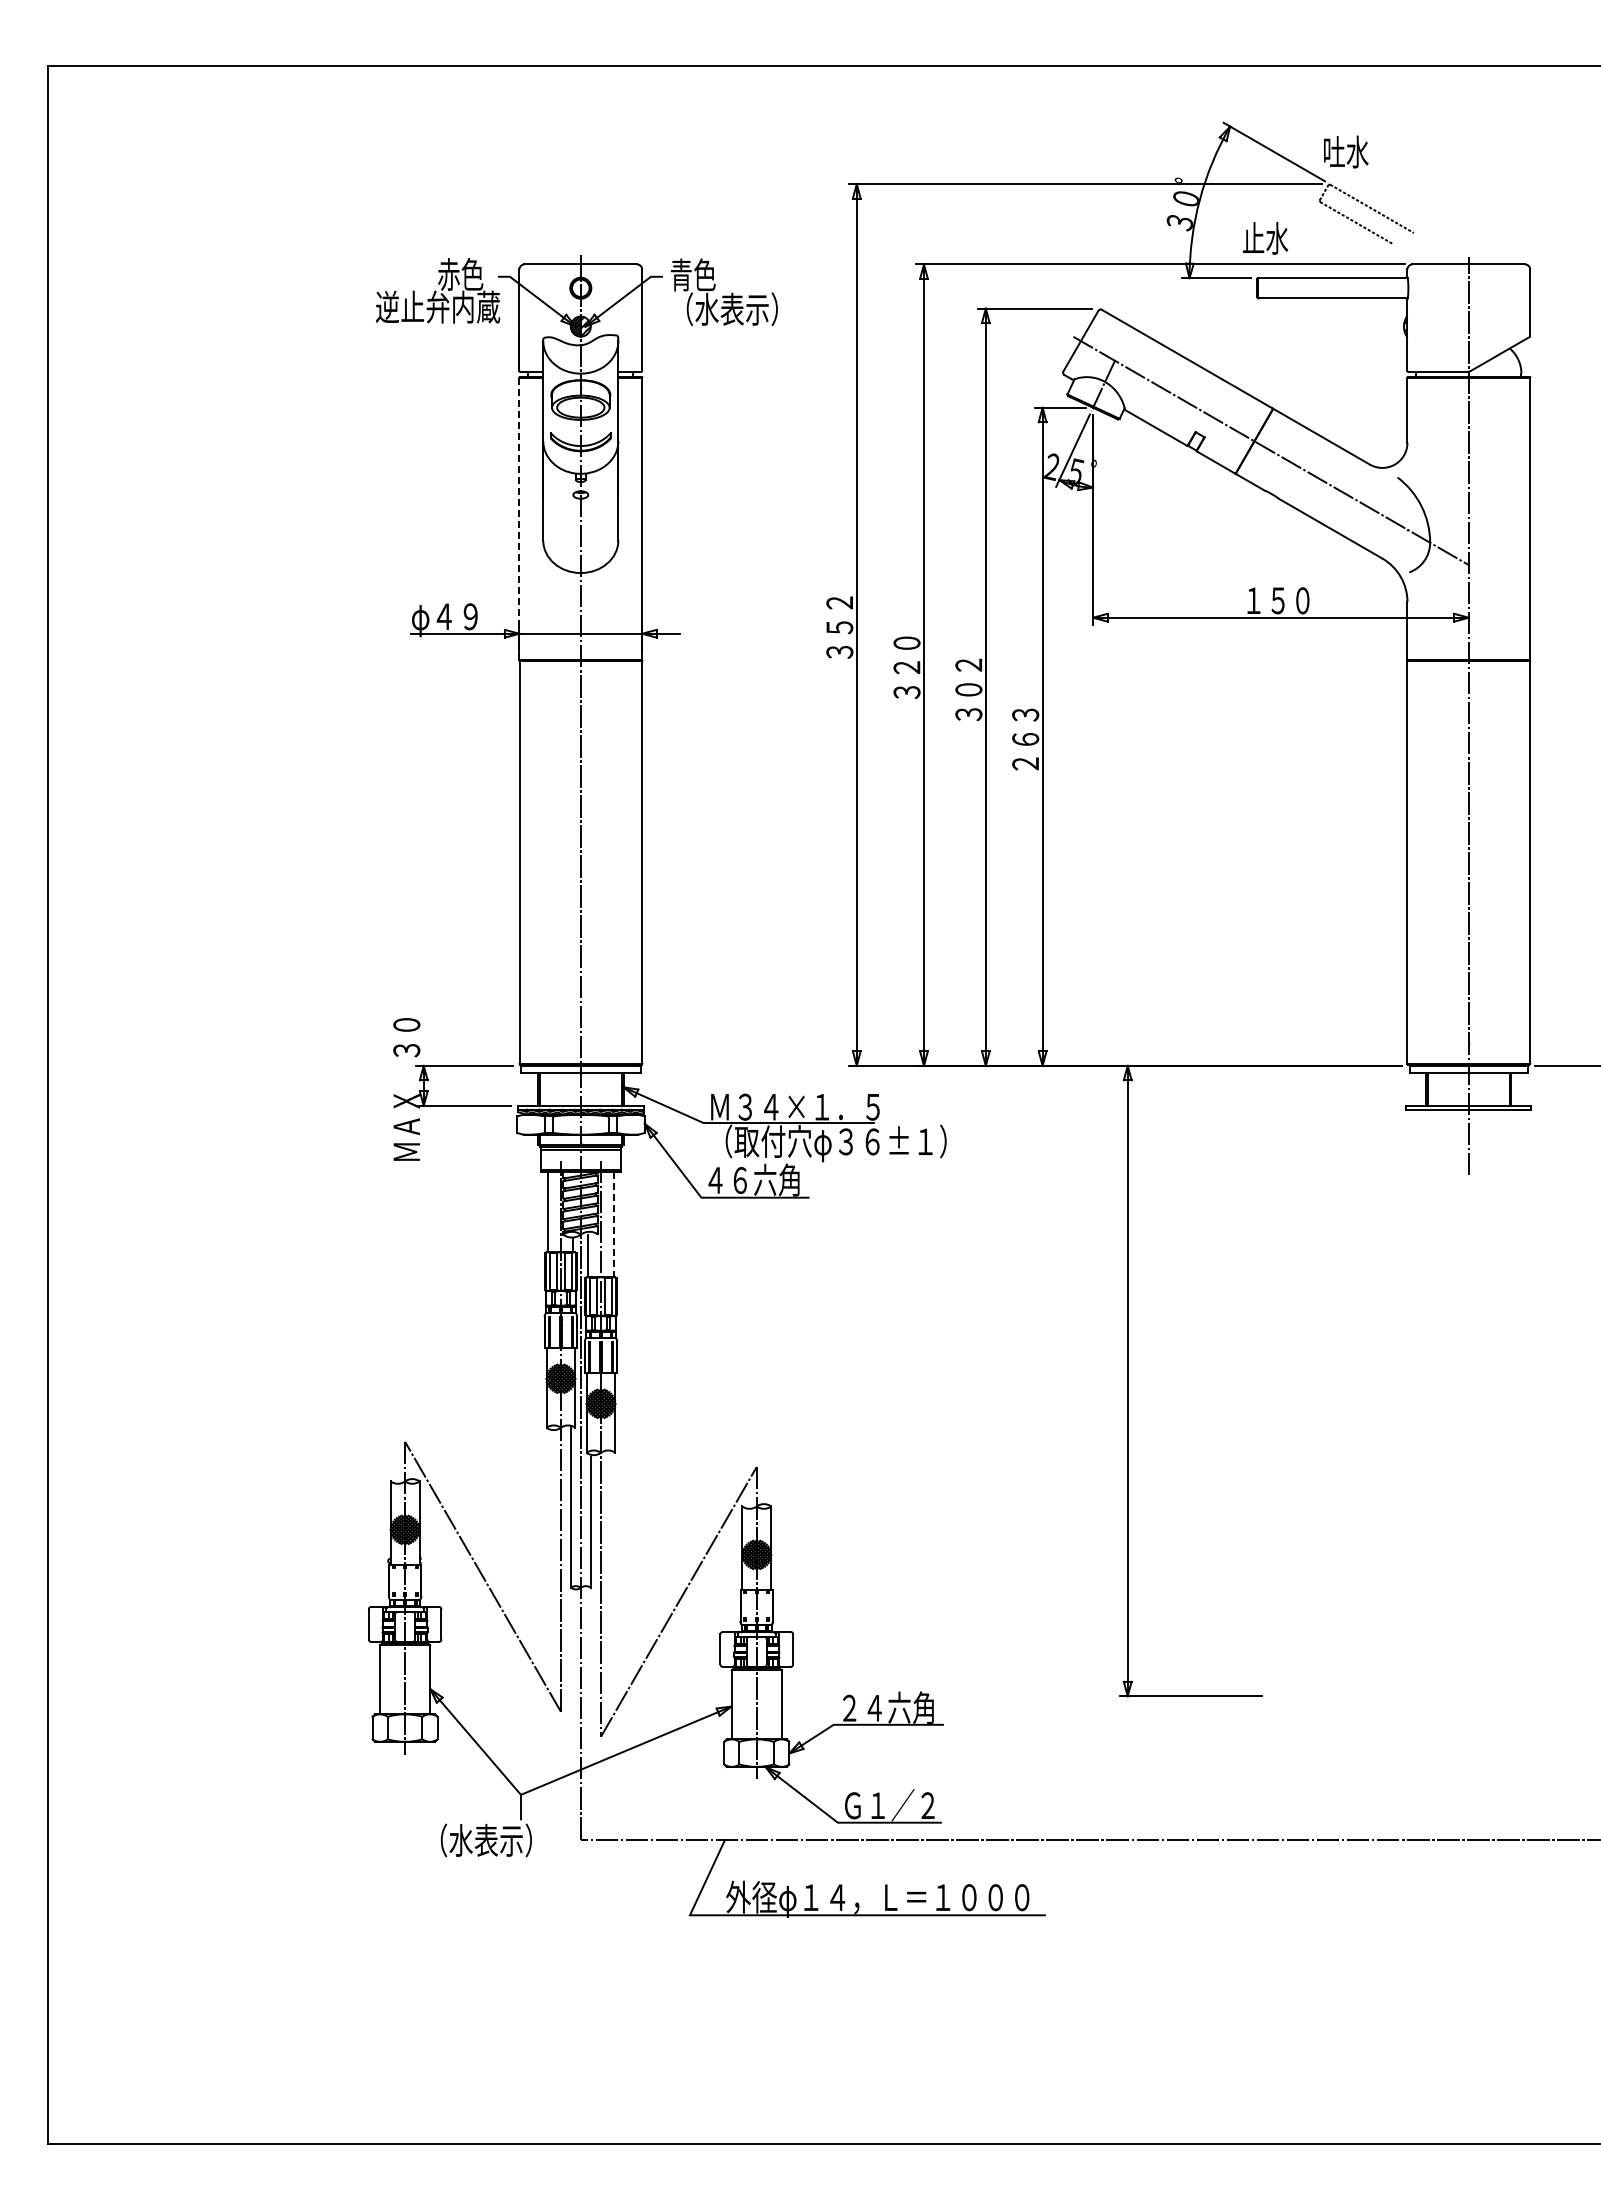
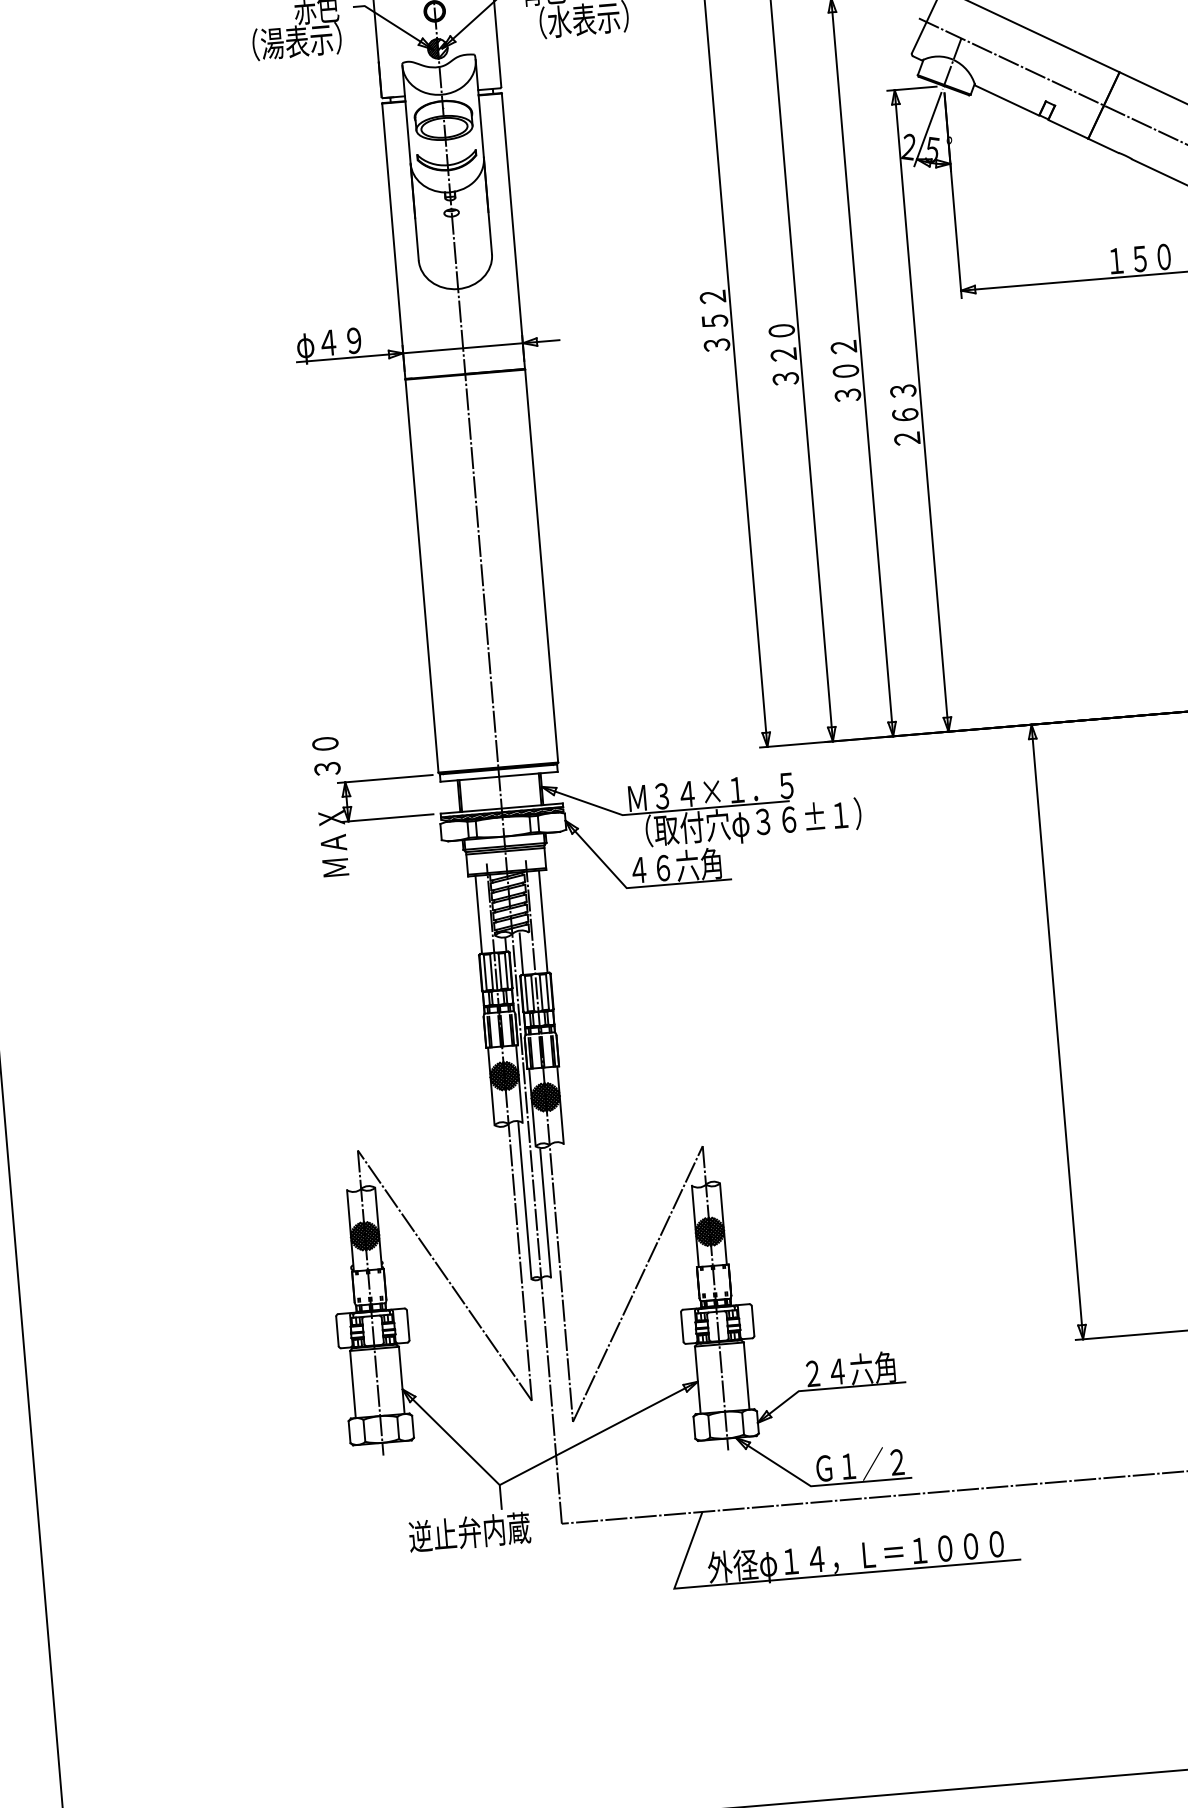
text: (438, 306) -> (297, 40), 逆止弁内蔵 -> （湯表示）
line: (519, 519) -> (393, 241), dashed -> solid
line: (613, 1225) -> (543, 922), dashed -> solid
text: (486, 1840) -> (469, 1532), （水表示） -> 逆止弁内蔵

